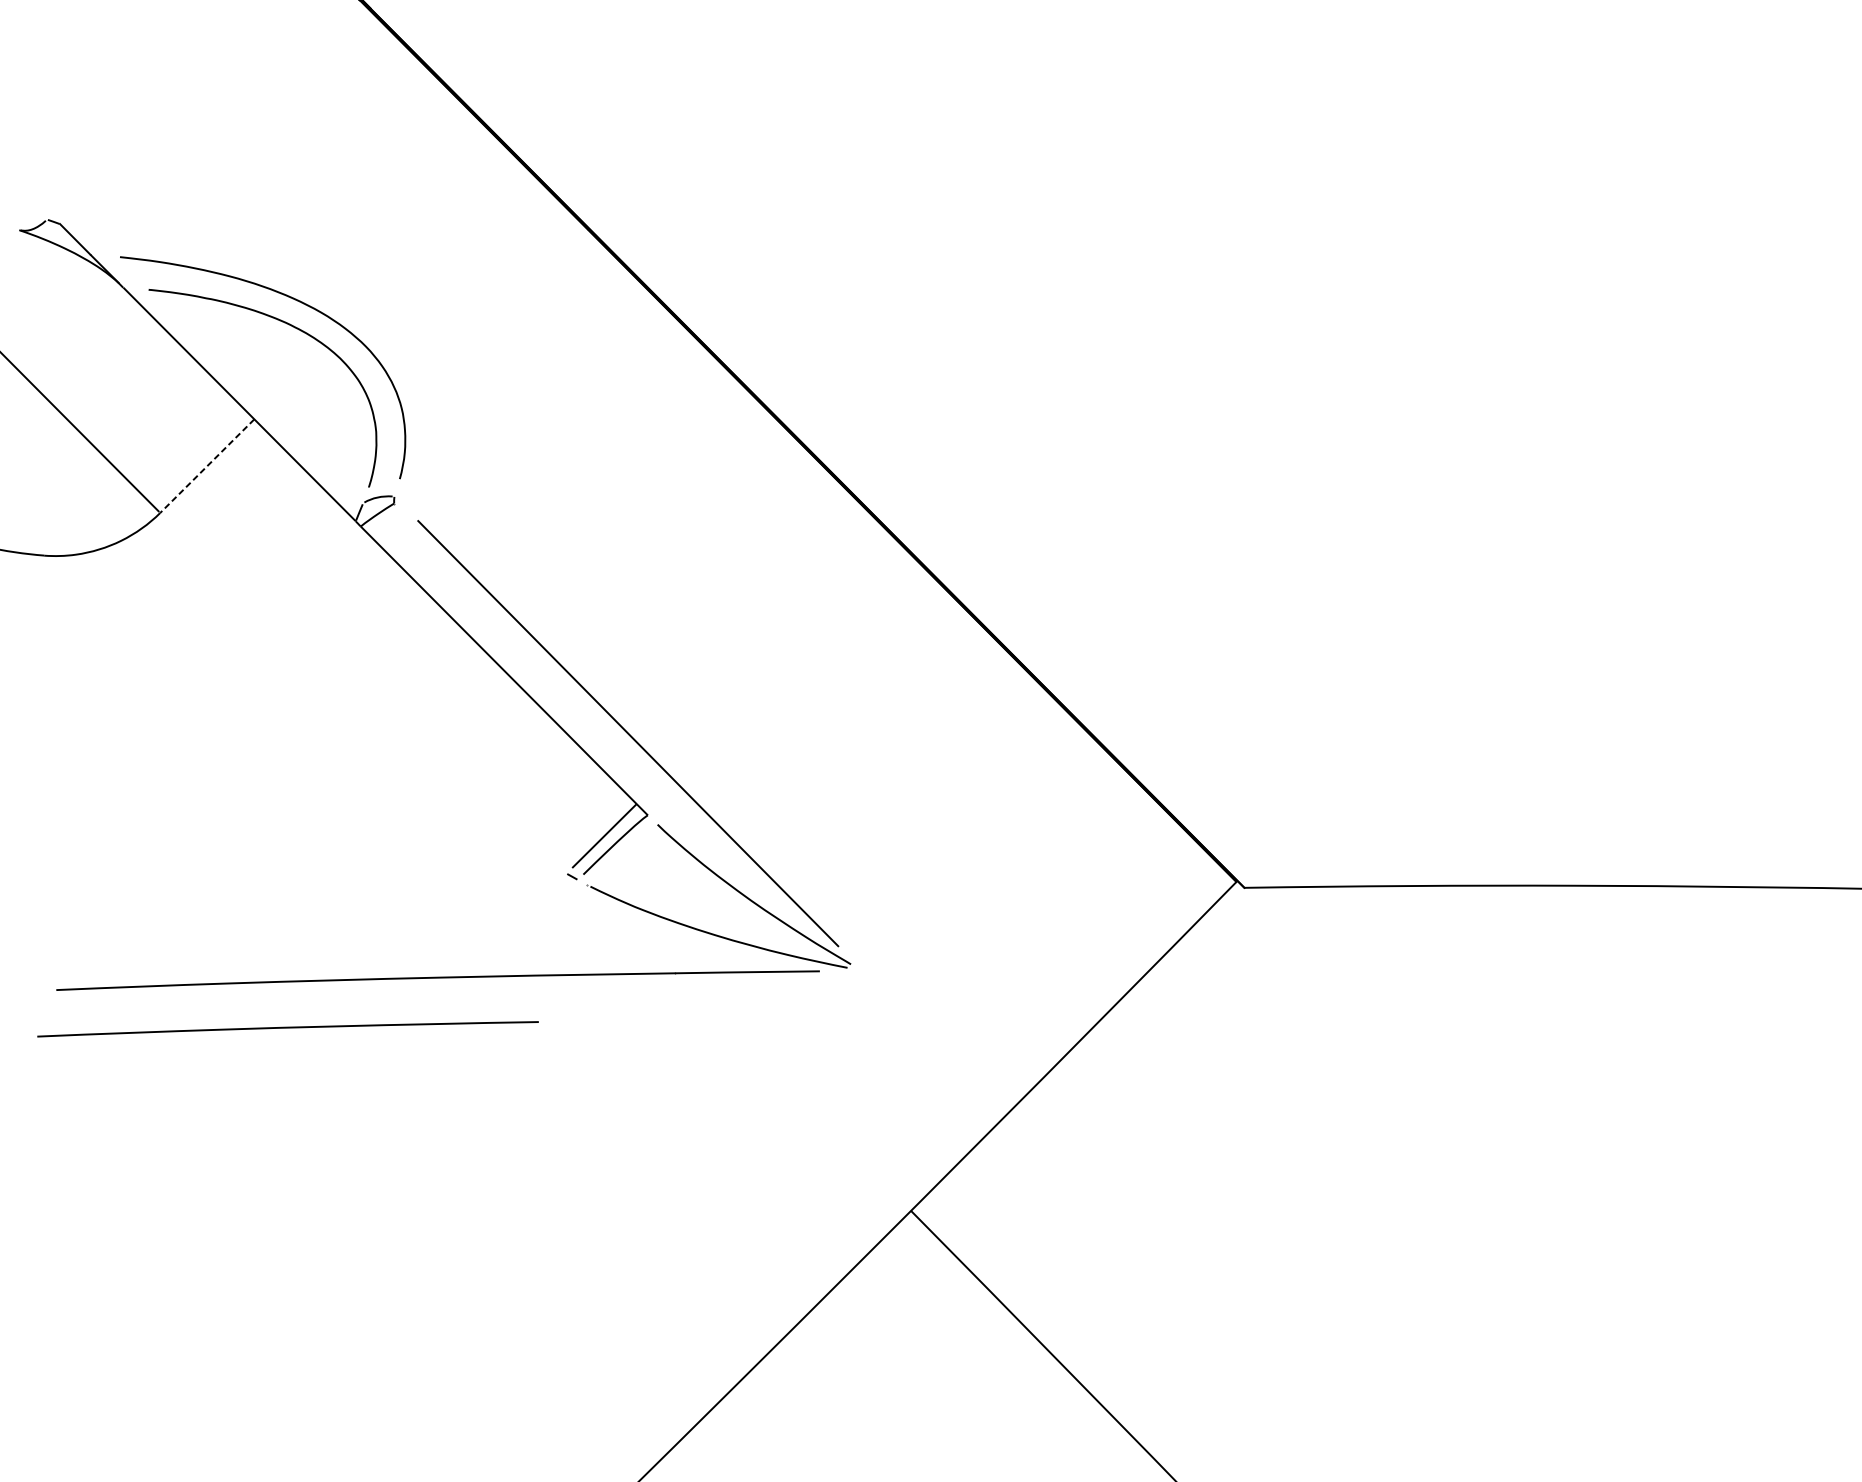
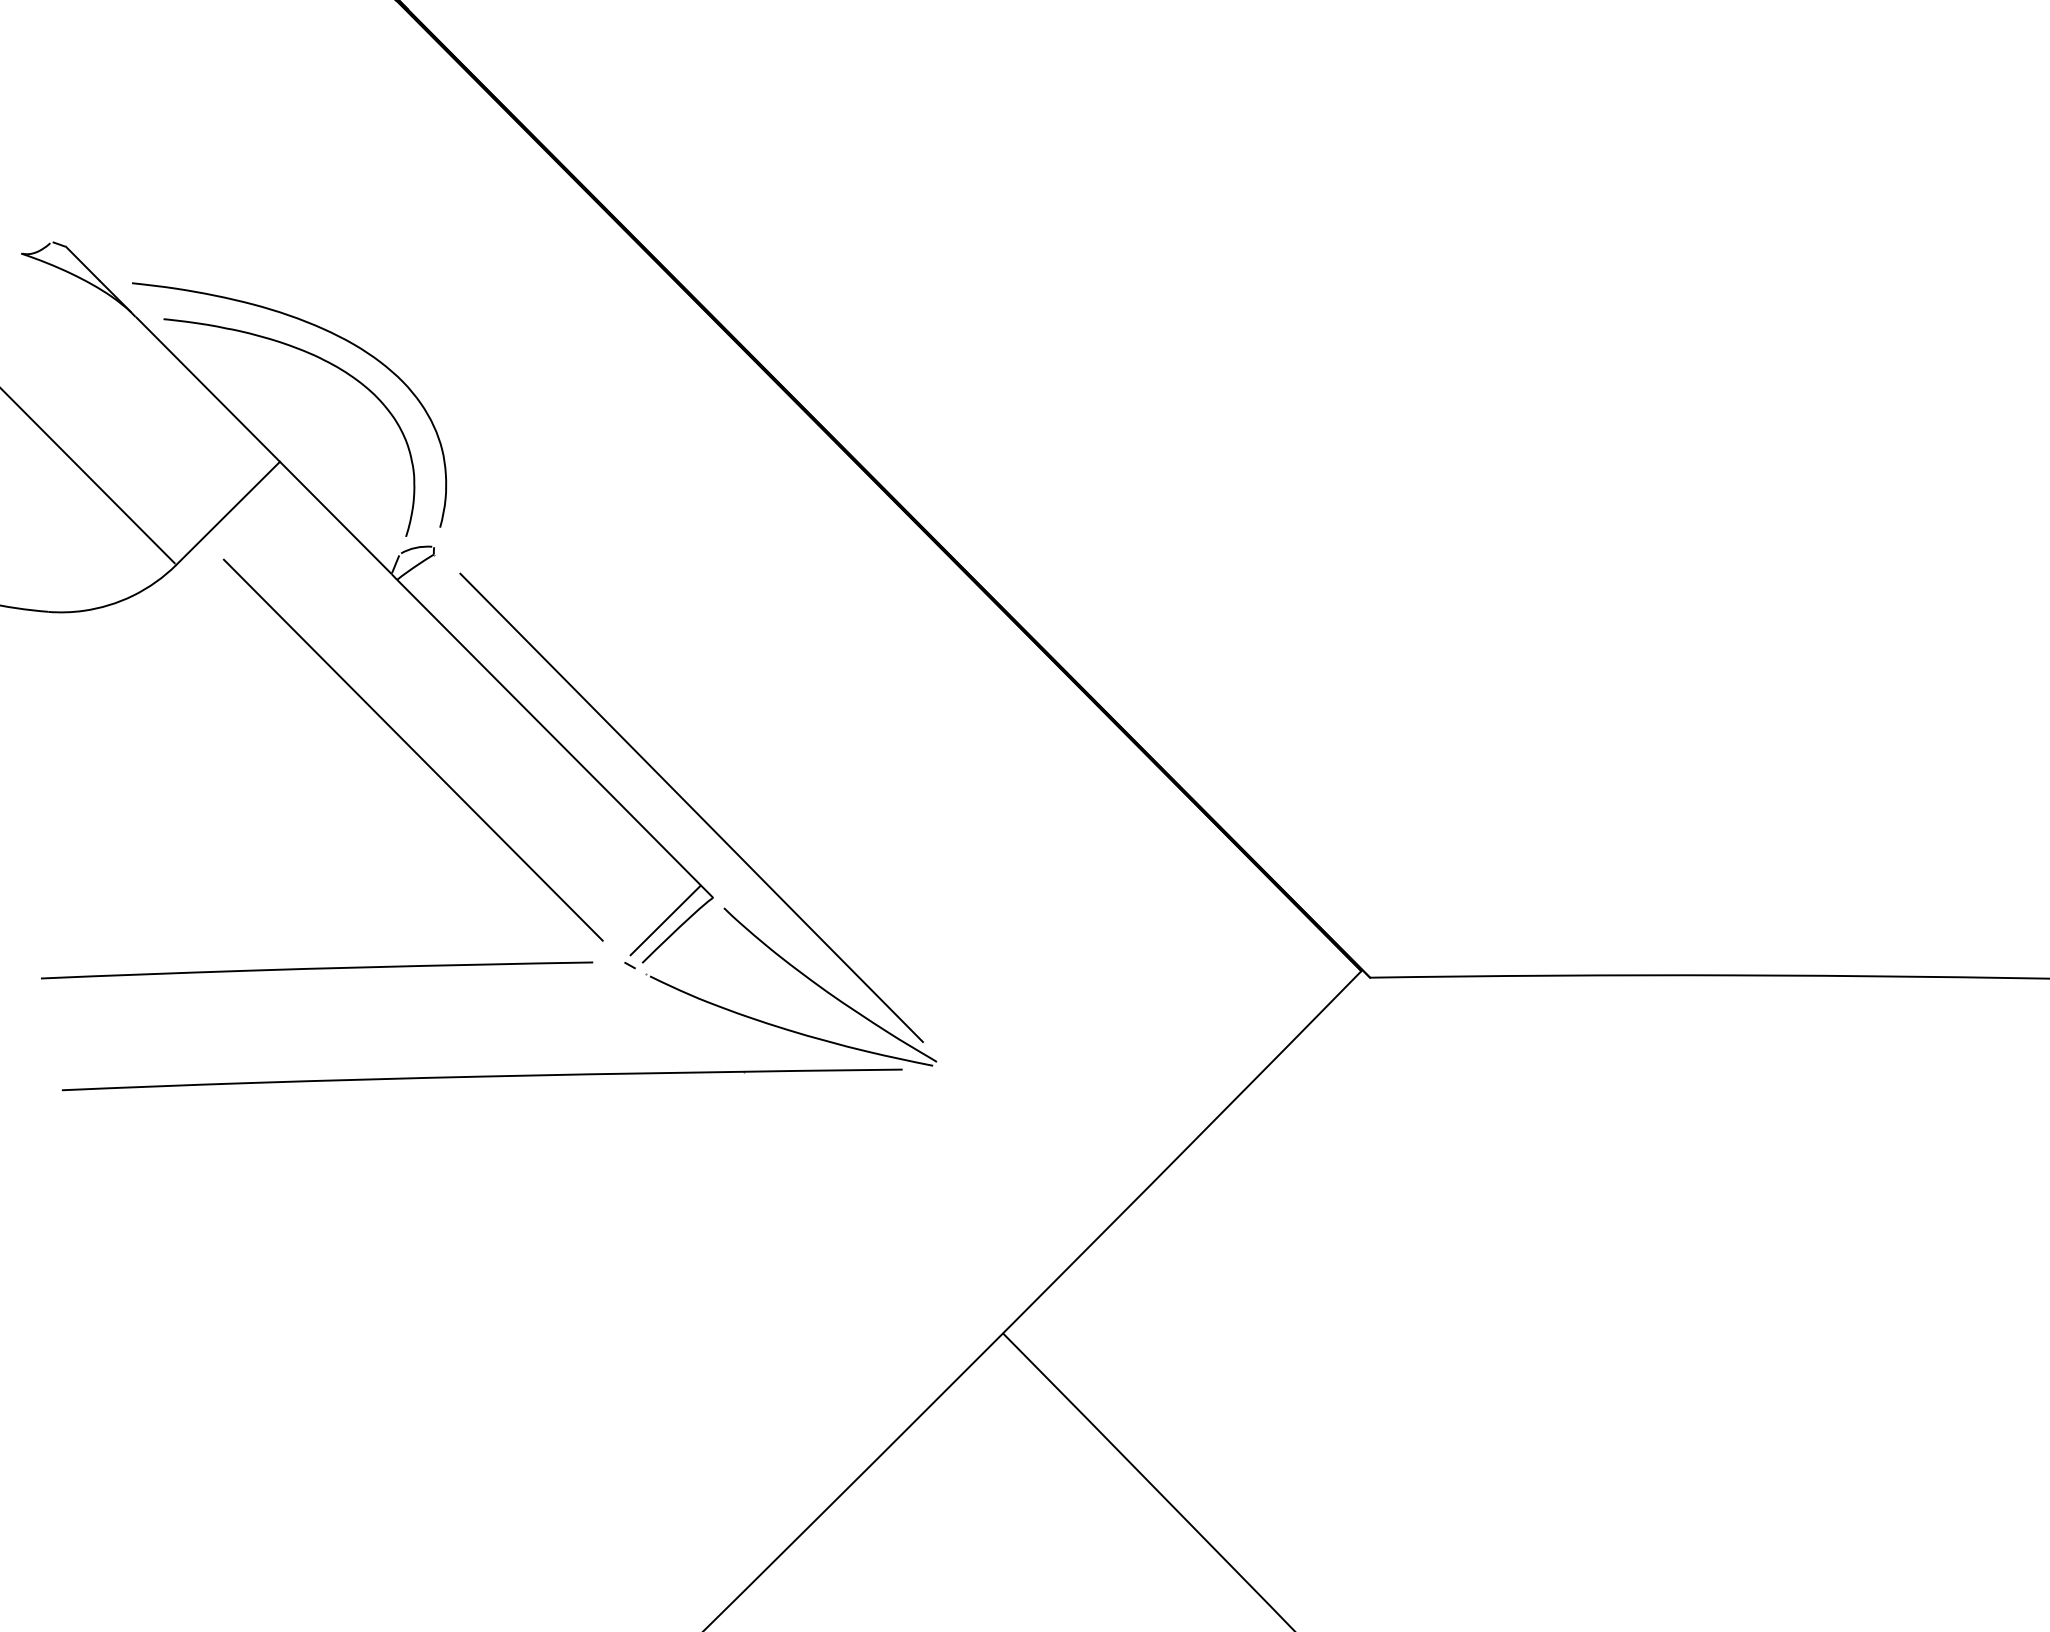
line: (206, 466) -> (227, 513), dashed -> solid
line: (374, 680) -> (412, 749), added
curve: (288, 1028) -> (317, 969), moved

